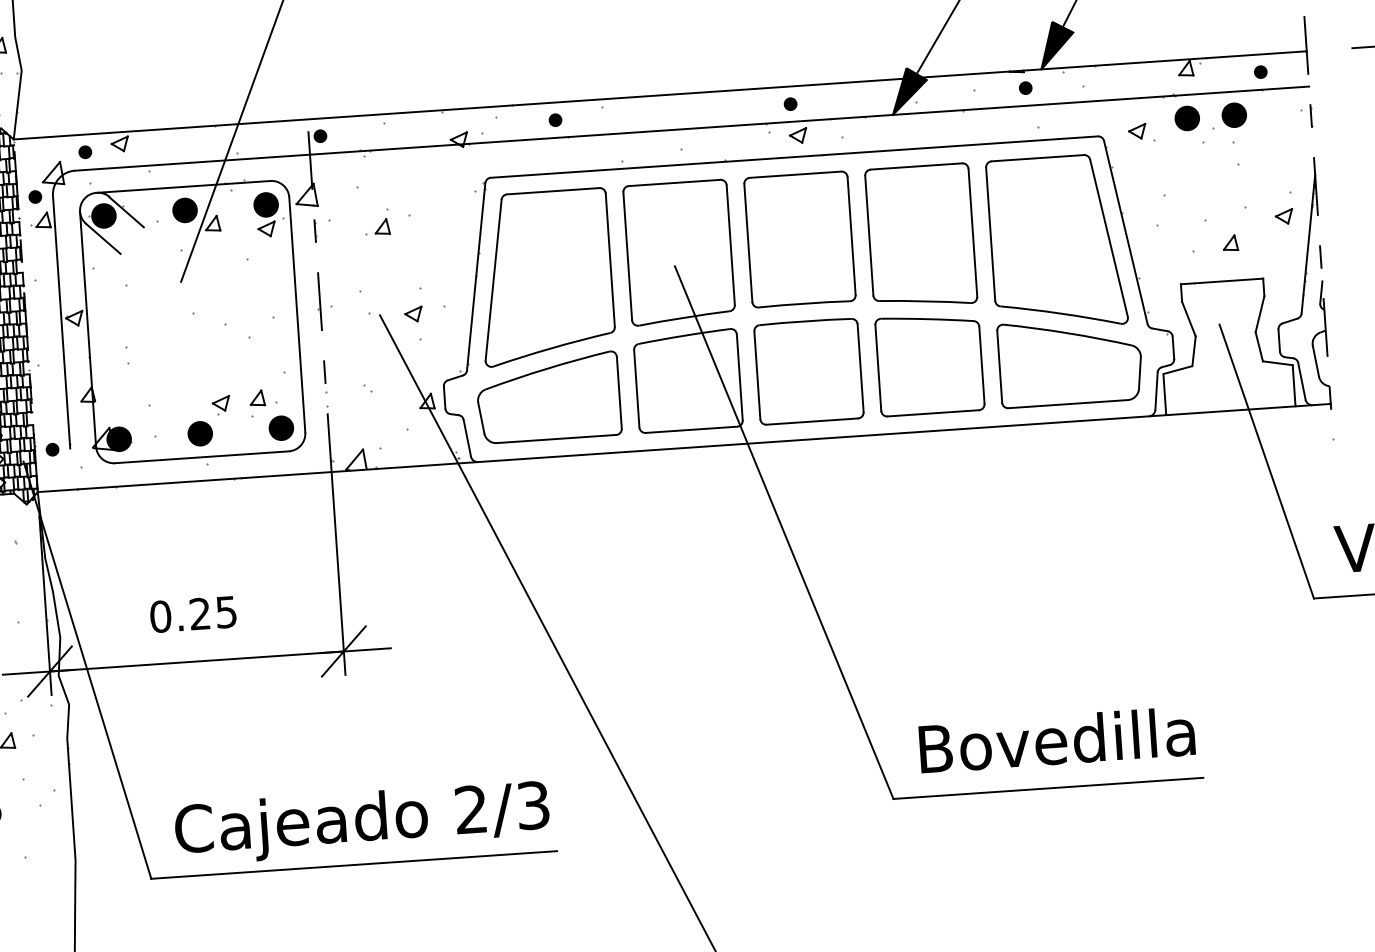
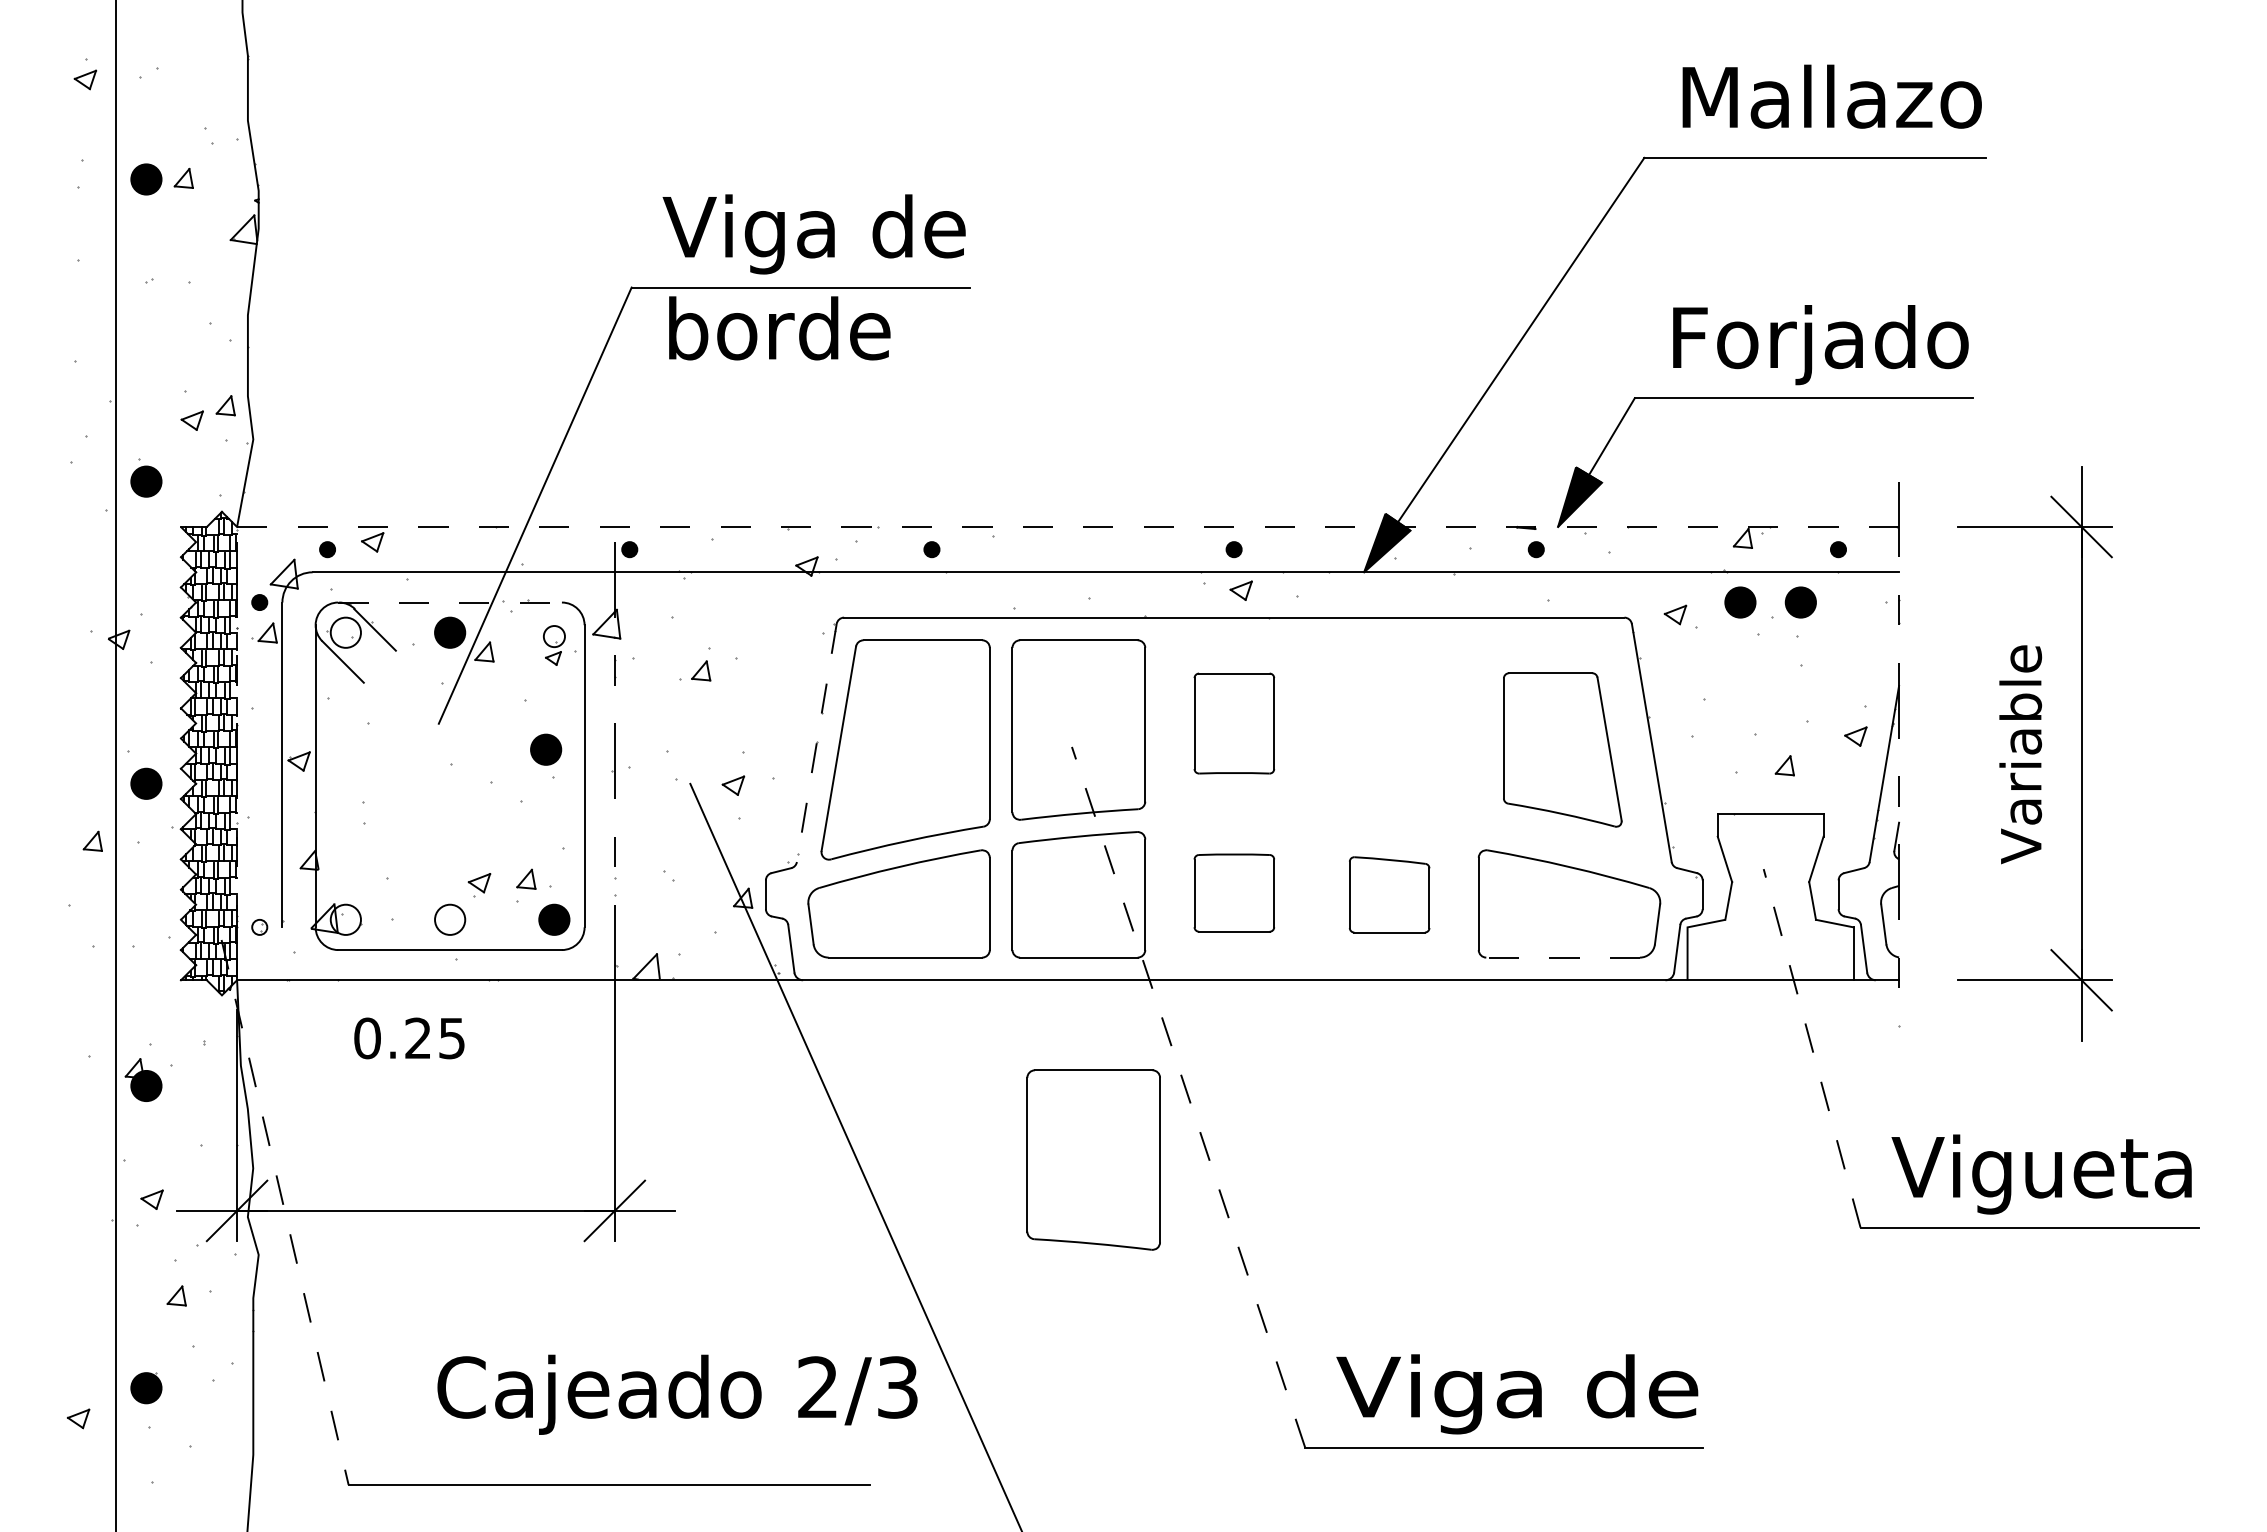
line: (660, 95) -> (1068, 527), solid -> dashed
line: (183, 186) -> (450, 602), solid -> dashed
part: (266, 214) -> (554, 645), size x0.7
fill: (103, 215) -> (345, 632), removed
part: (921, 235) -> (1093, 1159), moved
part: (800, 239) -> (1234, 723), size x0.6
part: (1056, 242) -> (1562, 749), size x0.7
line: (475, 277) -> (816, 743), solid -> dashed
part: (266, 296) -> (546, 749), added
part: (929, 364) -> (1389, 894), size x0.6
part: (809, 370) -> (1234, 892), size x0.6
line: (1068, 404) -> (1563, 957), solid -> dashed
fill: (200, 433) -> (450, 919), removed
fill: (118, 439) -> (345, 919), removed
fill: (52, 449) -> (259, 926), removed
line: (1267, 461) -> (1812, 1048), solid -> dashed
line: (784, 532) -> (1188, 1096), solid -> dashed
text: (193, 614) -> (409, 1038), moved
line: (87, 670) -> (285, 1212), solid -> dashed
text: (1055, 746) -> (1517, 1394), Bovedilla -> Viga de
text: (362, 822) -> (677, 1394), moved

